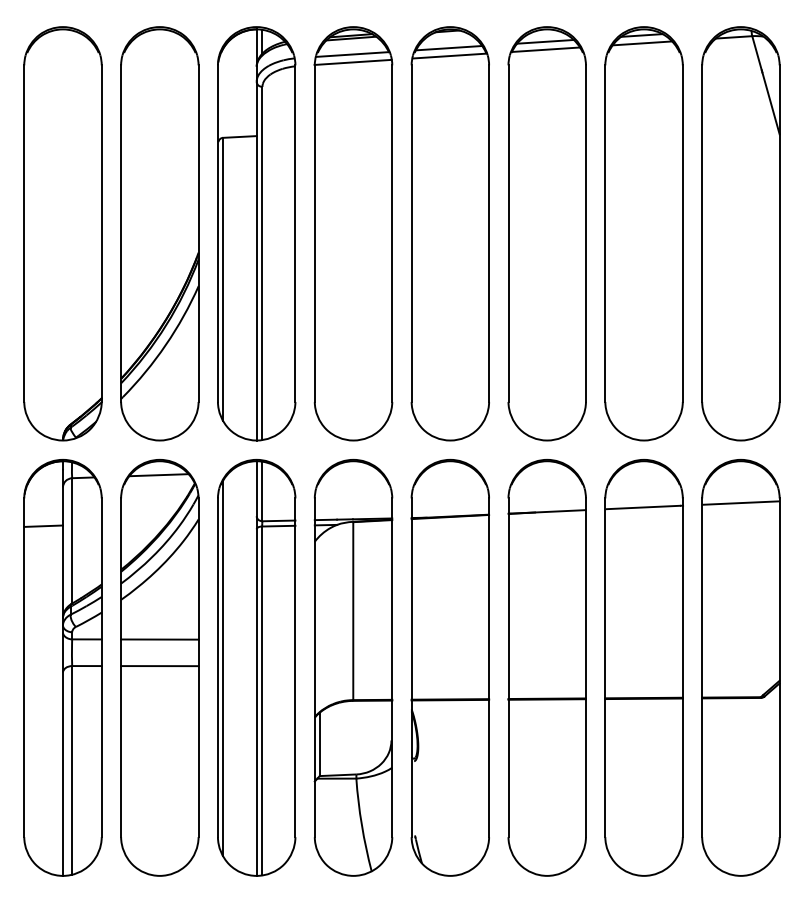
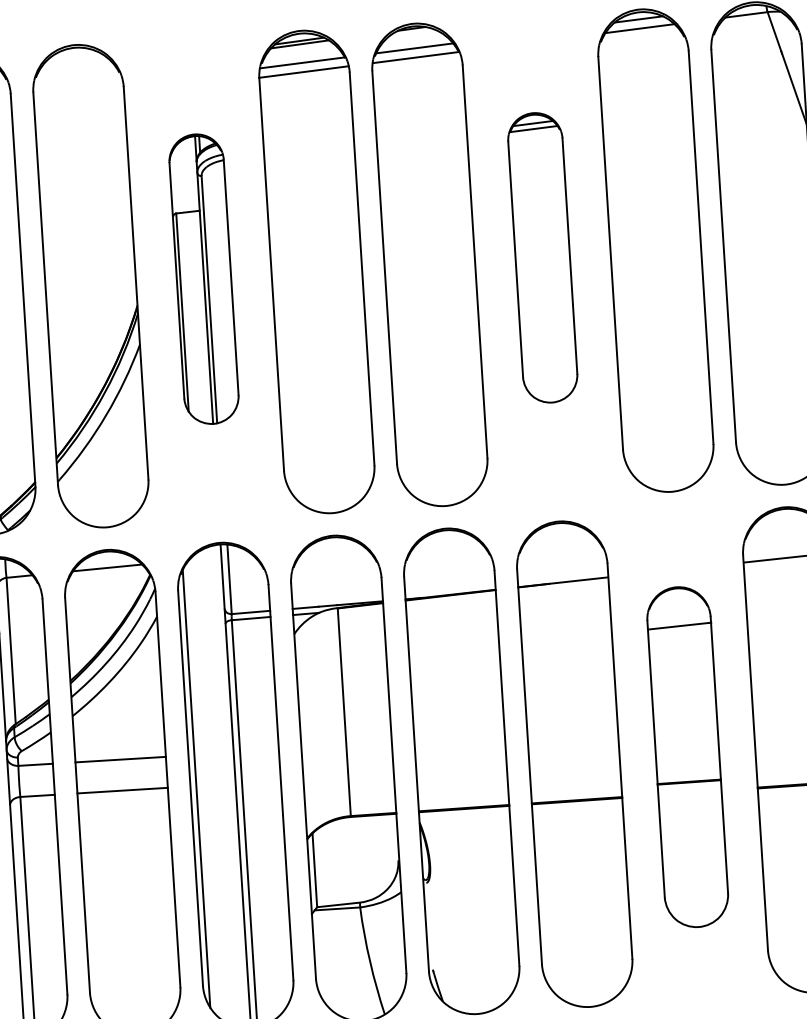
part: (256, 233) -> (203, 278), size x0.6
part: (546, 233) -> (542, 257), size x0.6
part: (643, 667) -> (687, 756), size x0.7

